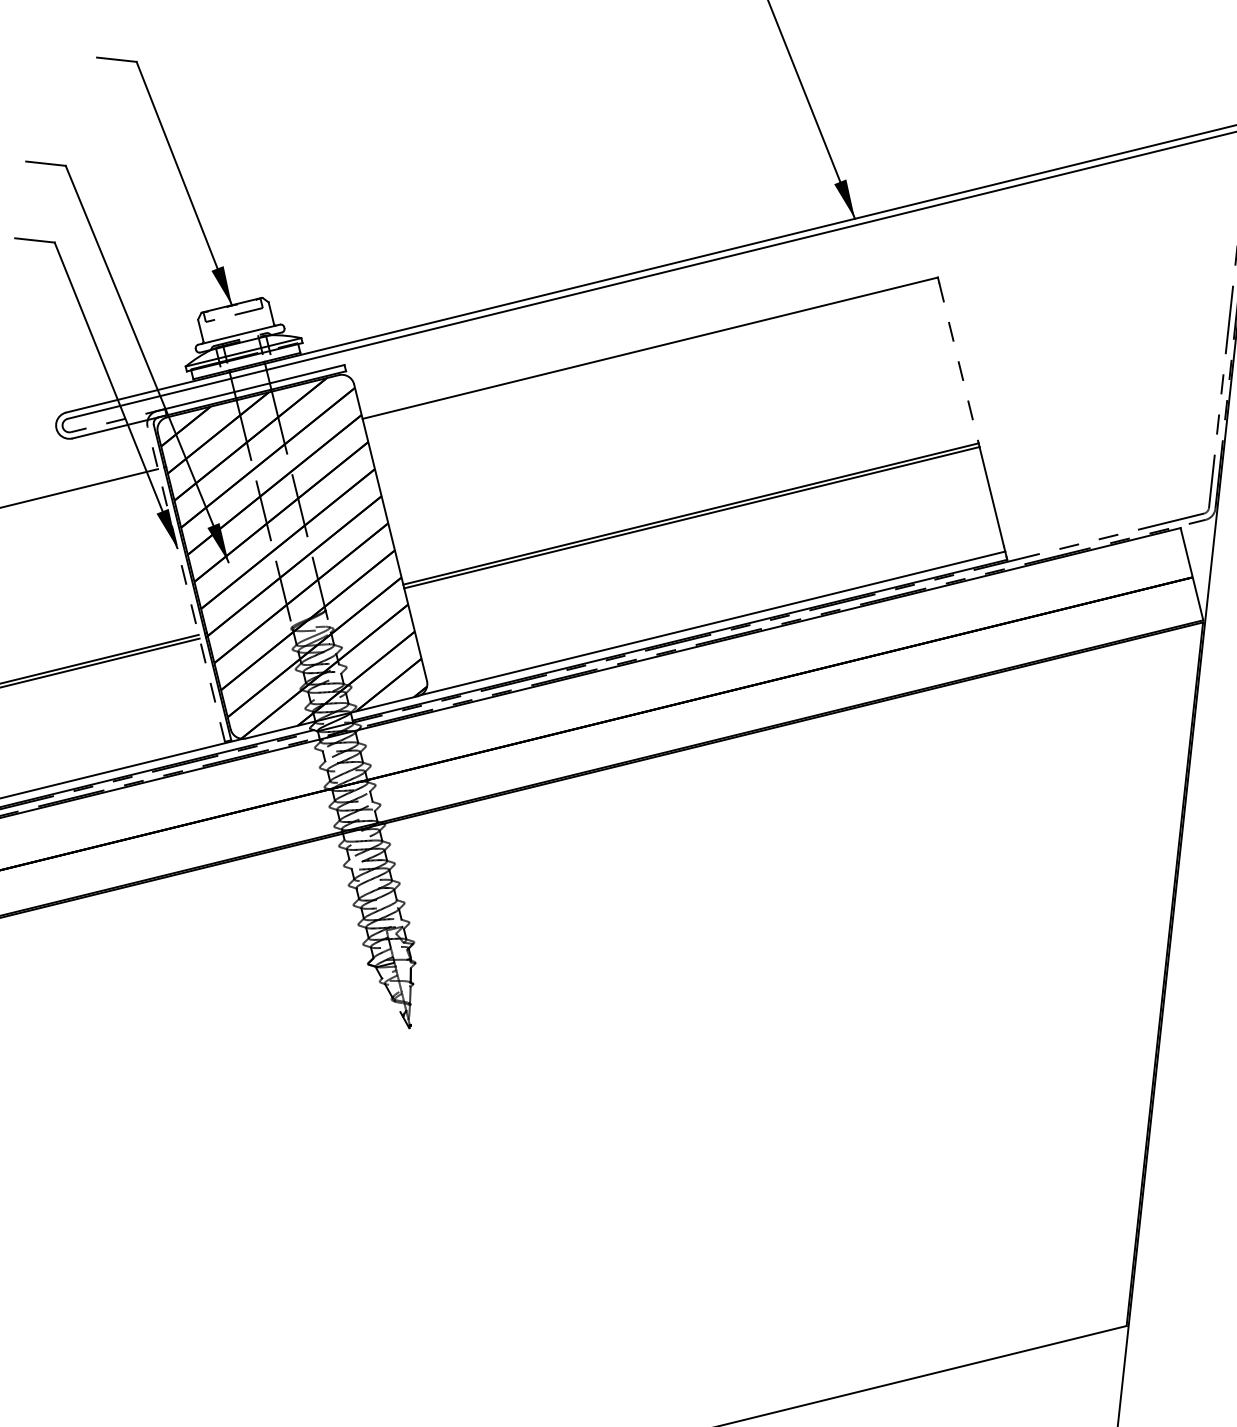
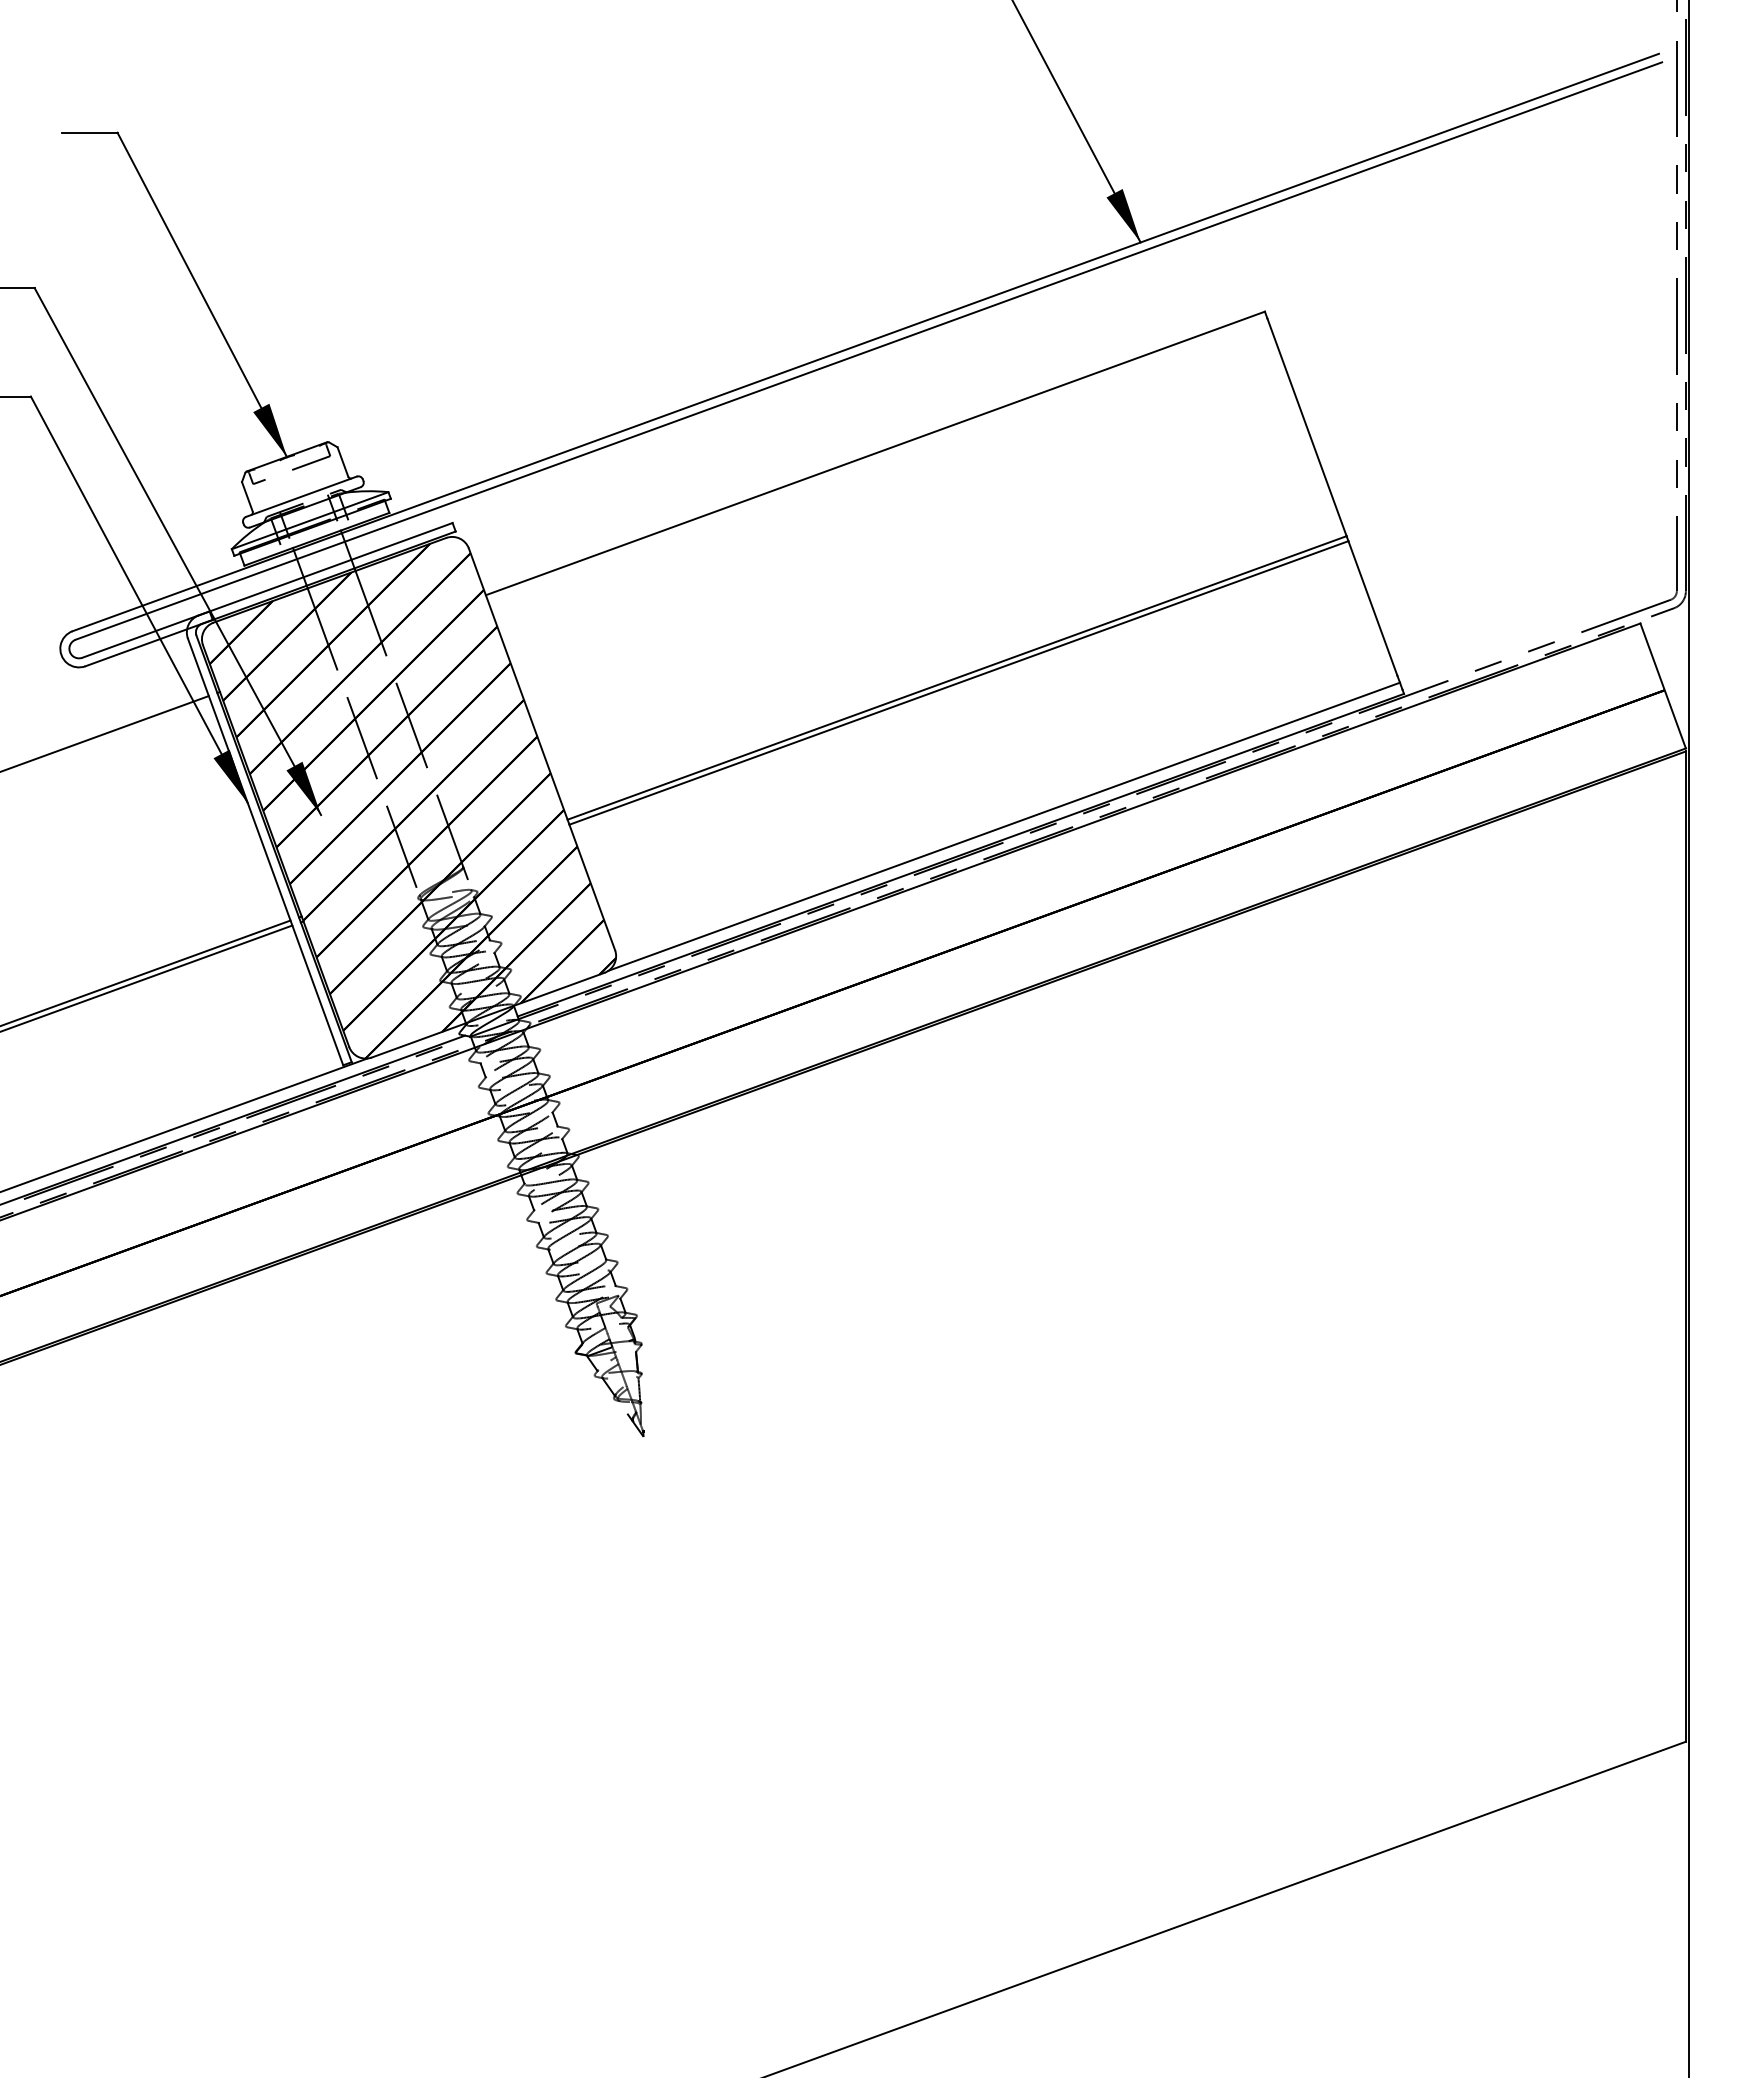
line: (959, 363) -> (1307, 427), dashed -> solid
line: (117, 420) -> (145, 634), dashed -> solid
line: (186, 583) -> (265, 851), dashed -> solid

